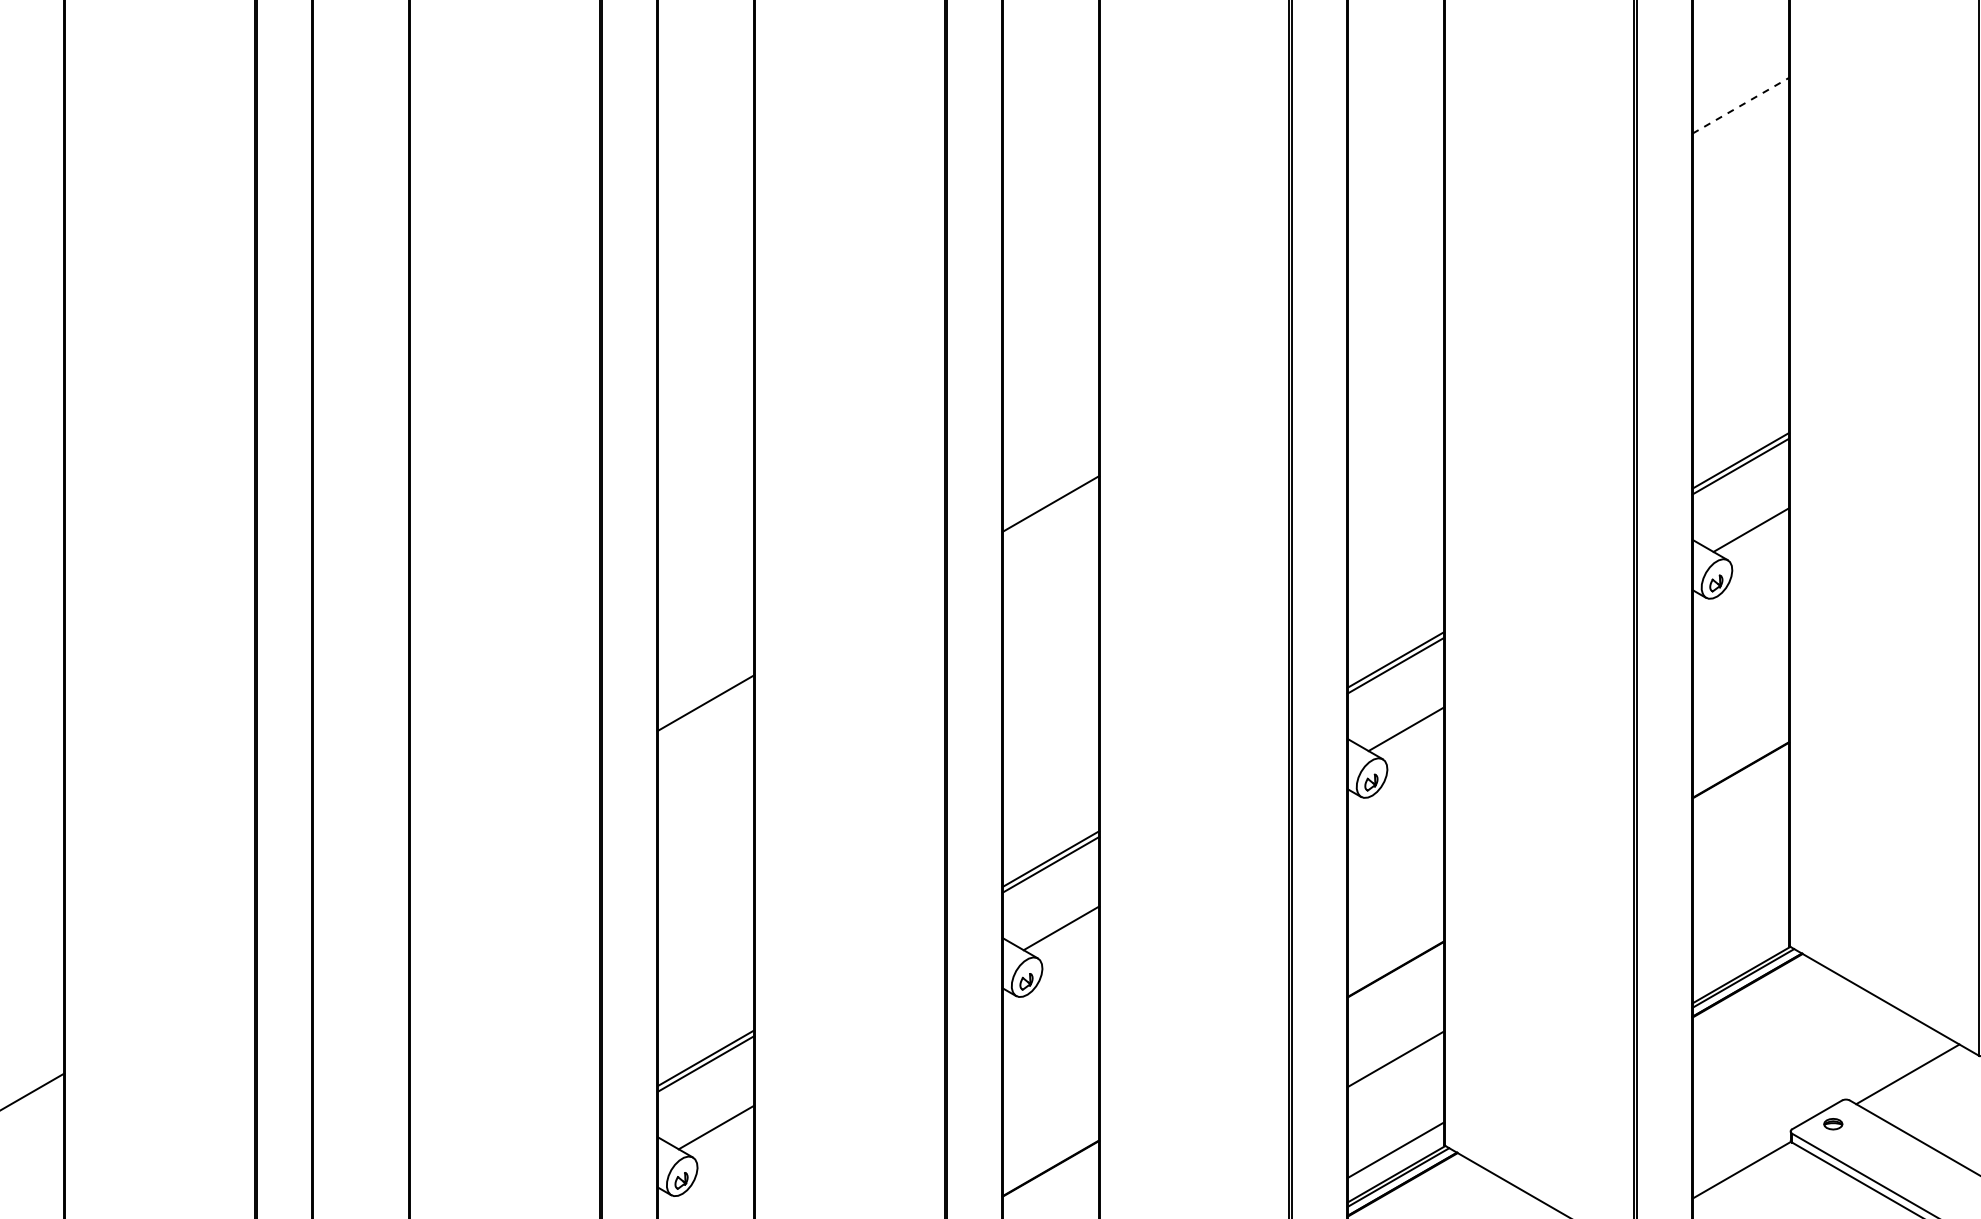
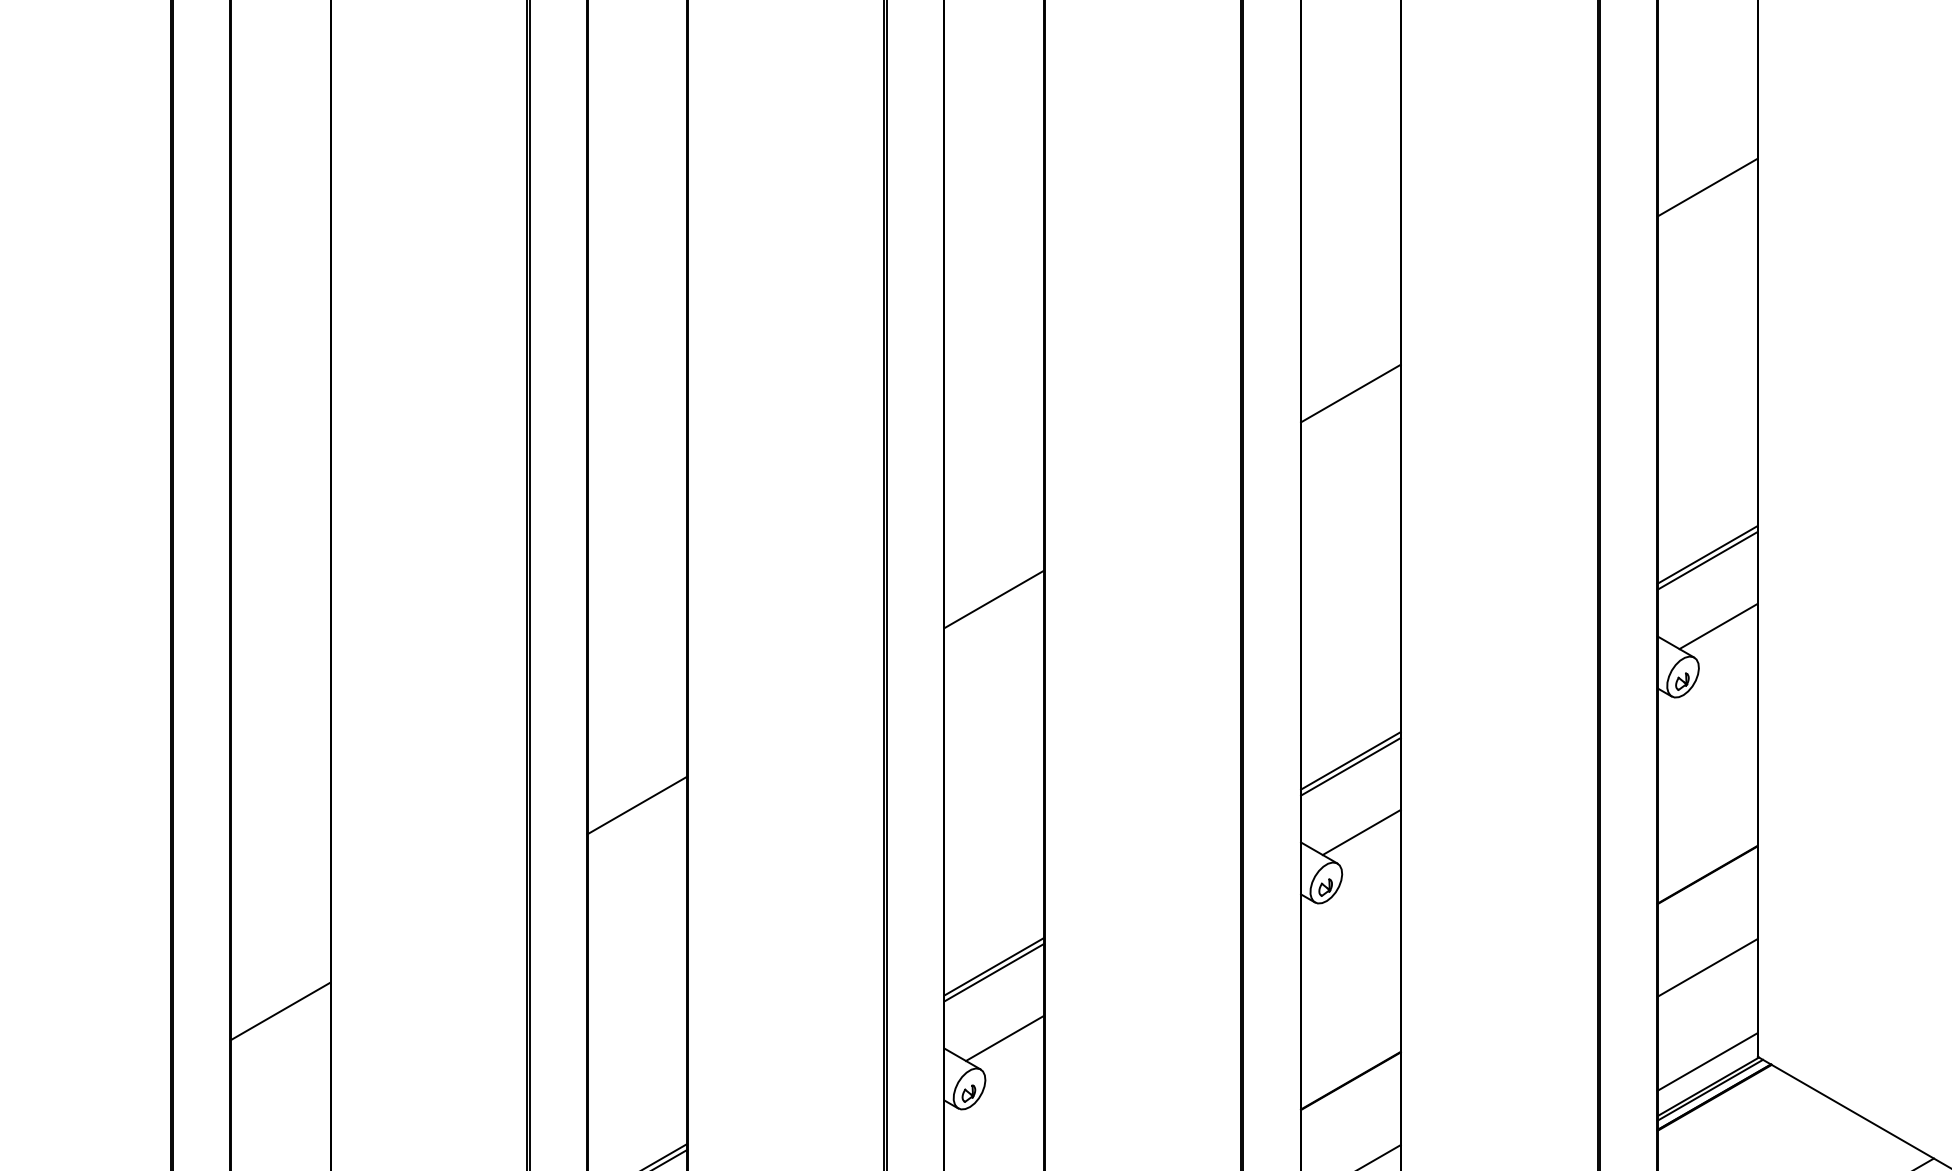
line: (1740, 105) -> (1707, 187), dashed -> solid
line: (1395, 304) -> (1350, 393), added
line: (1740, 860) -> (1707, 968), added
line: (360, 902) -> (280, 1011), added
line: (1740, 950) -> (1707, 1061), added

